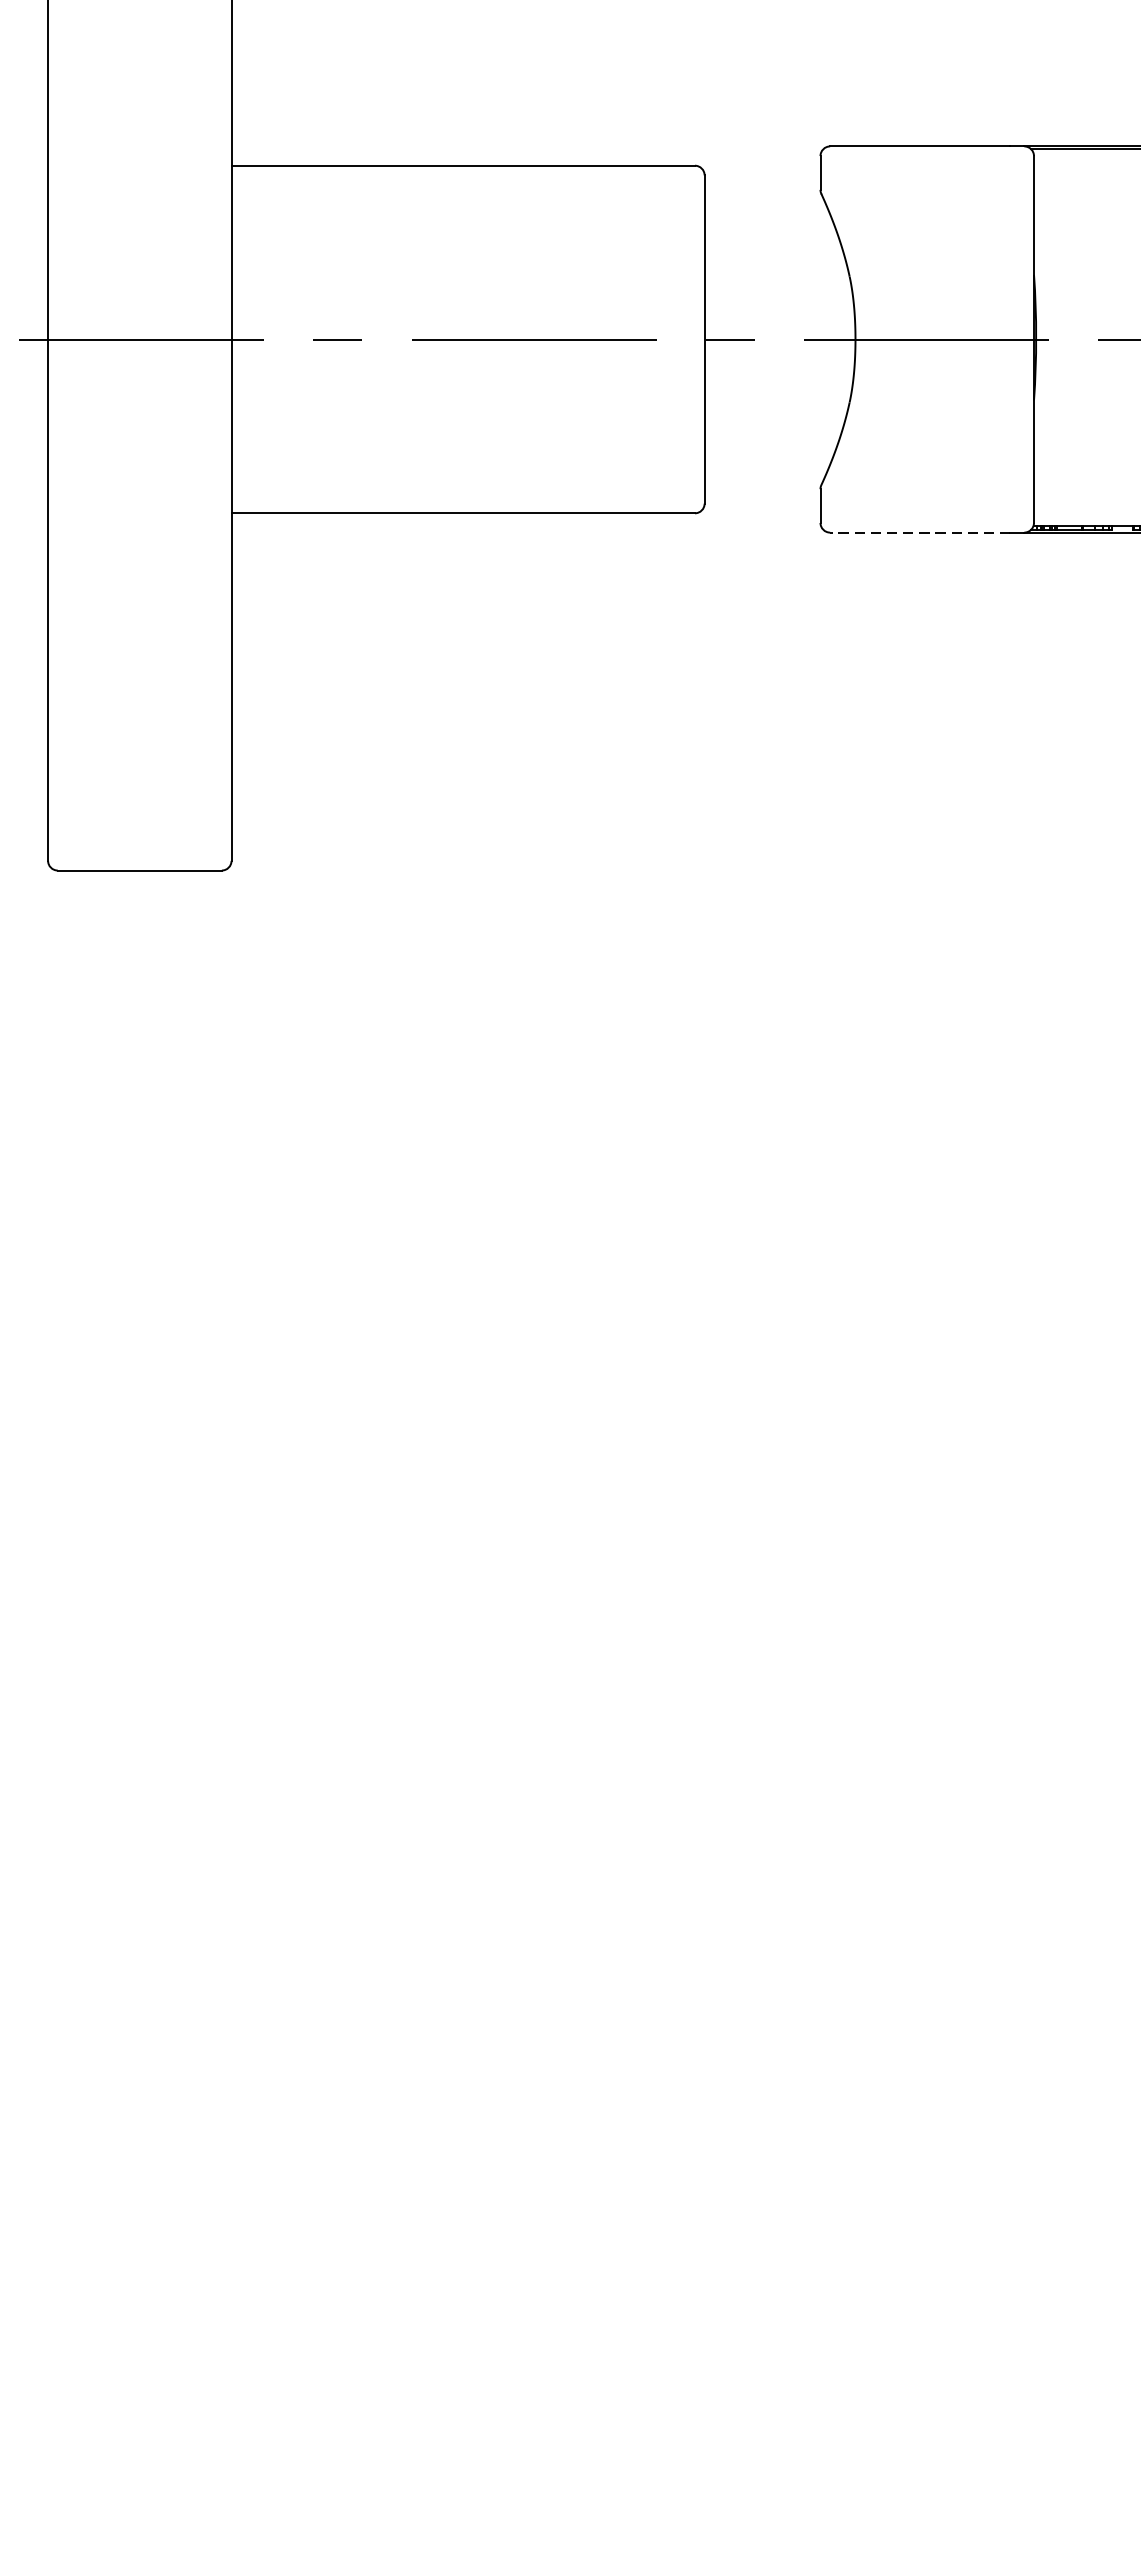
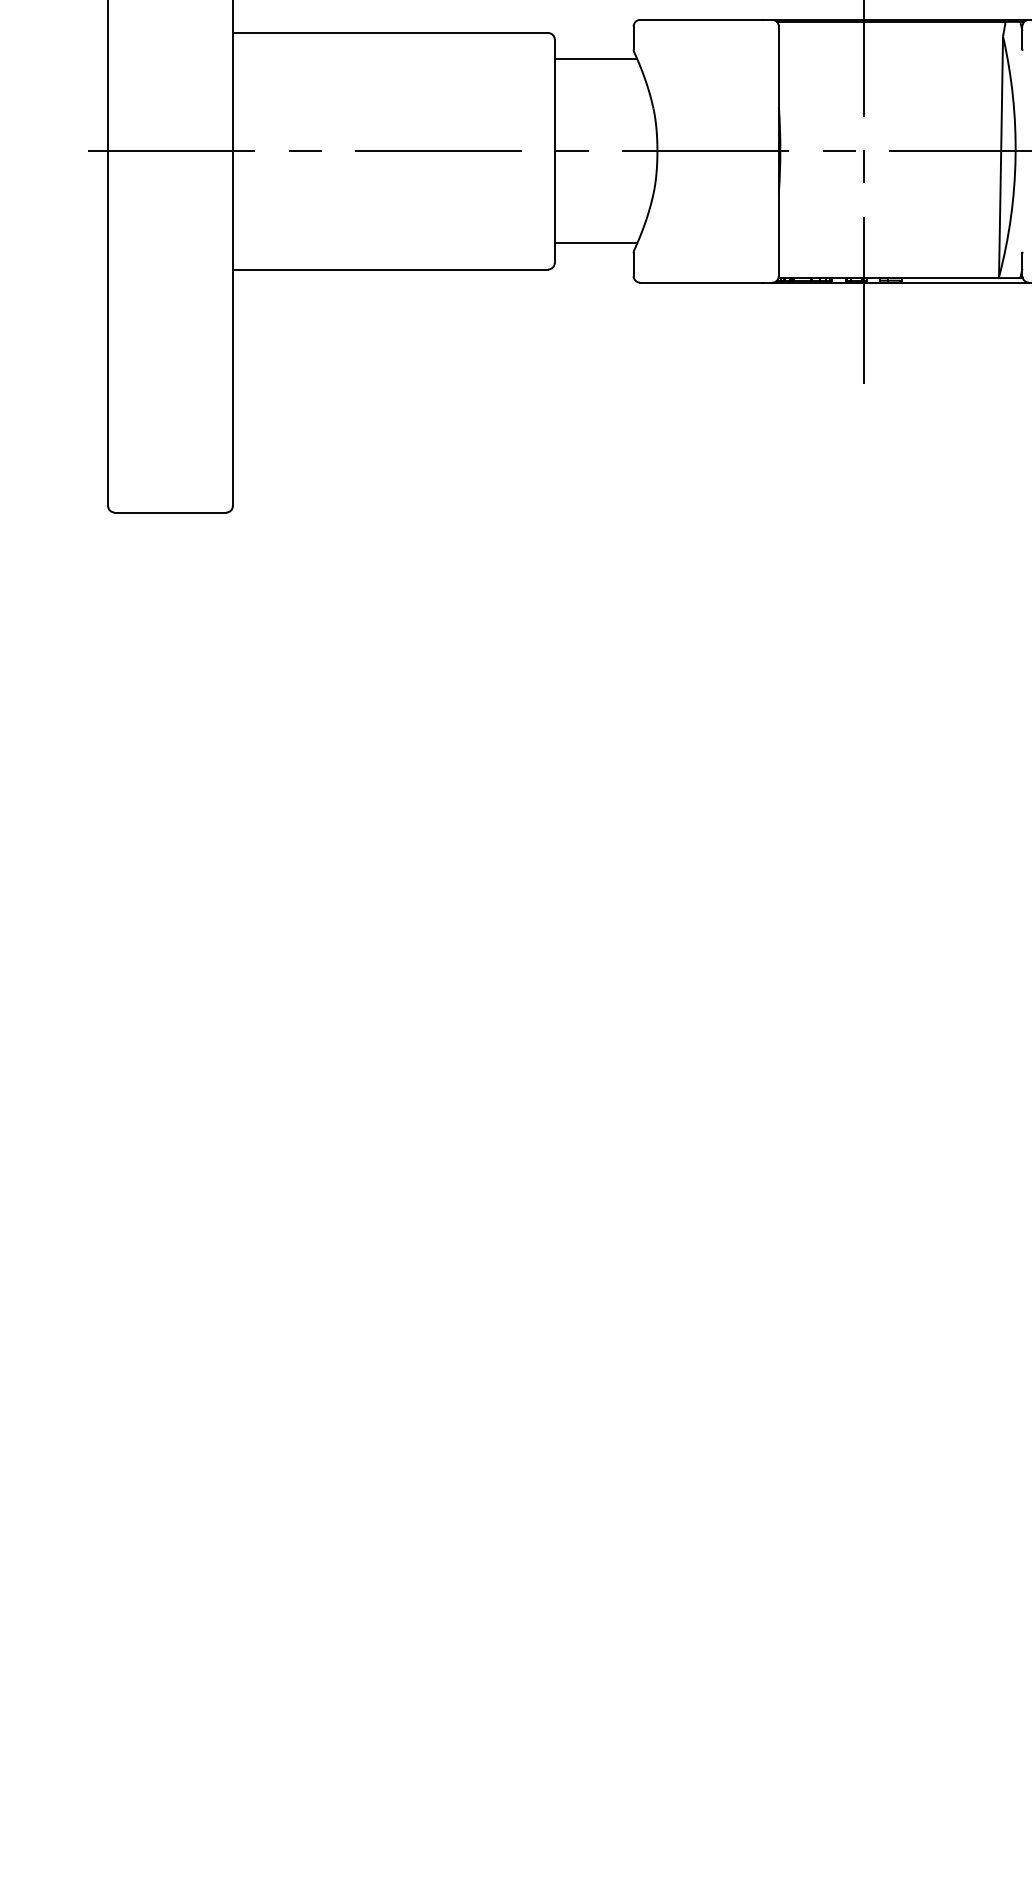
line: (764, 204) -> (595, 59), added
line: (764, 475) -> (595, 243), added
line: (918, 532) -> (700, 282), dashed -> solid

